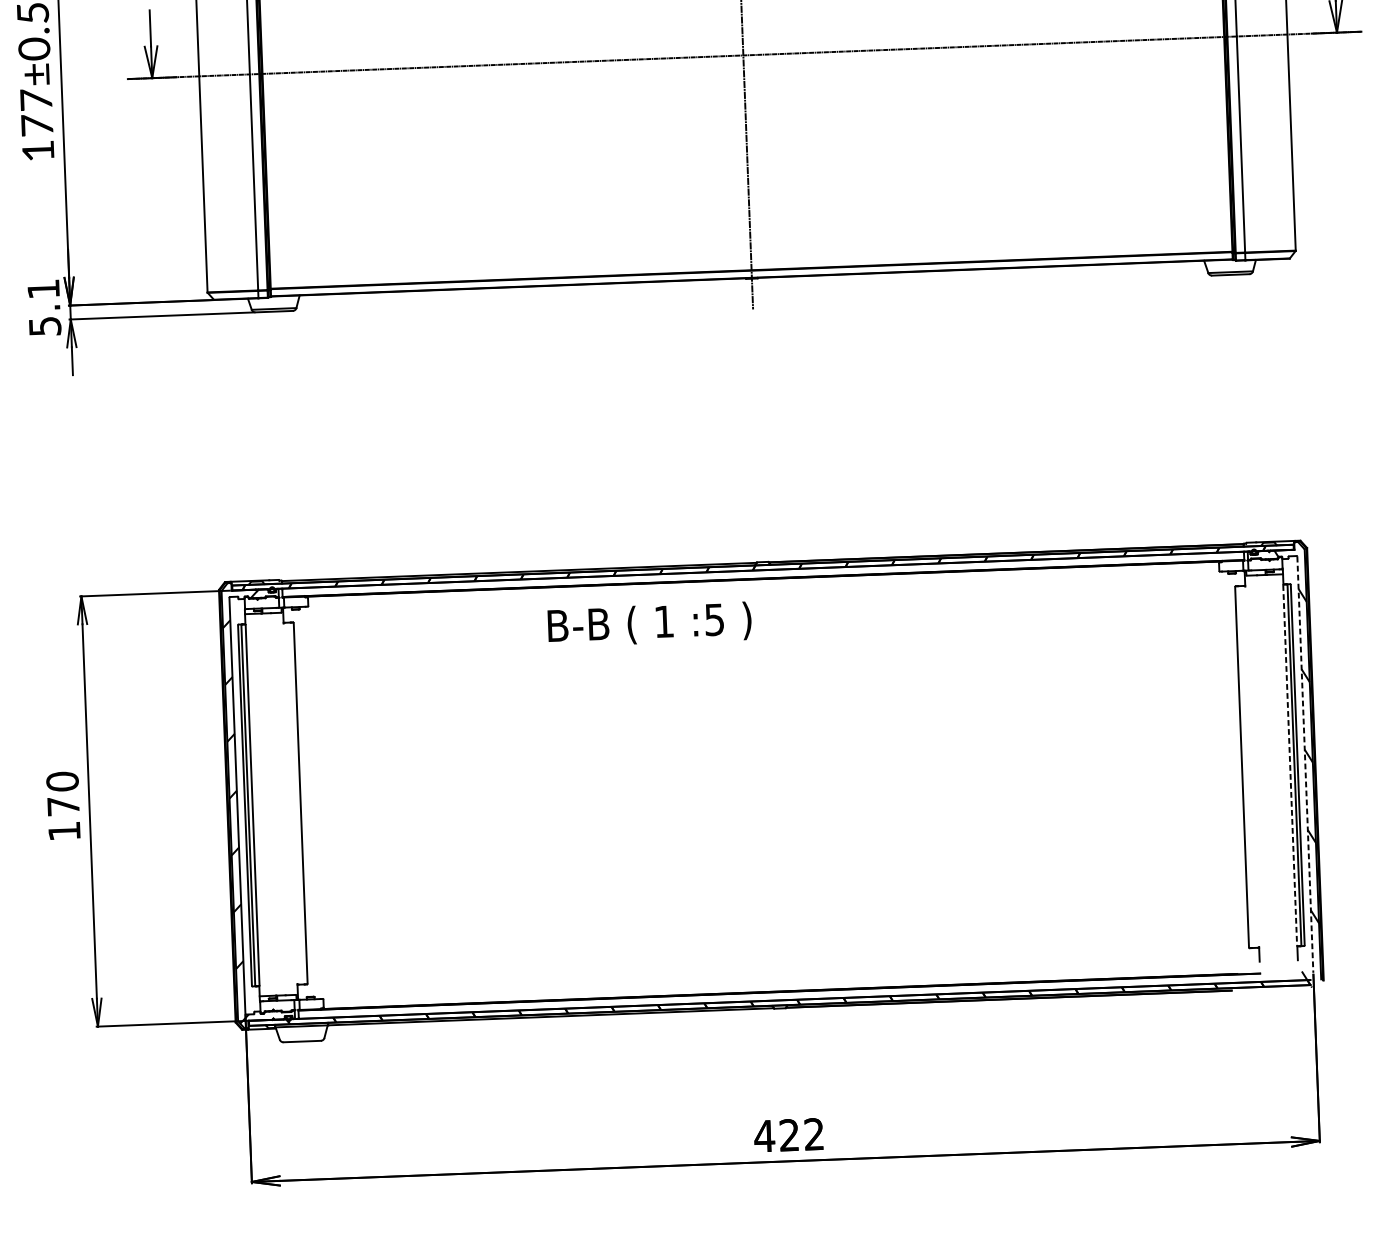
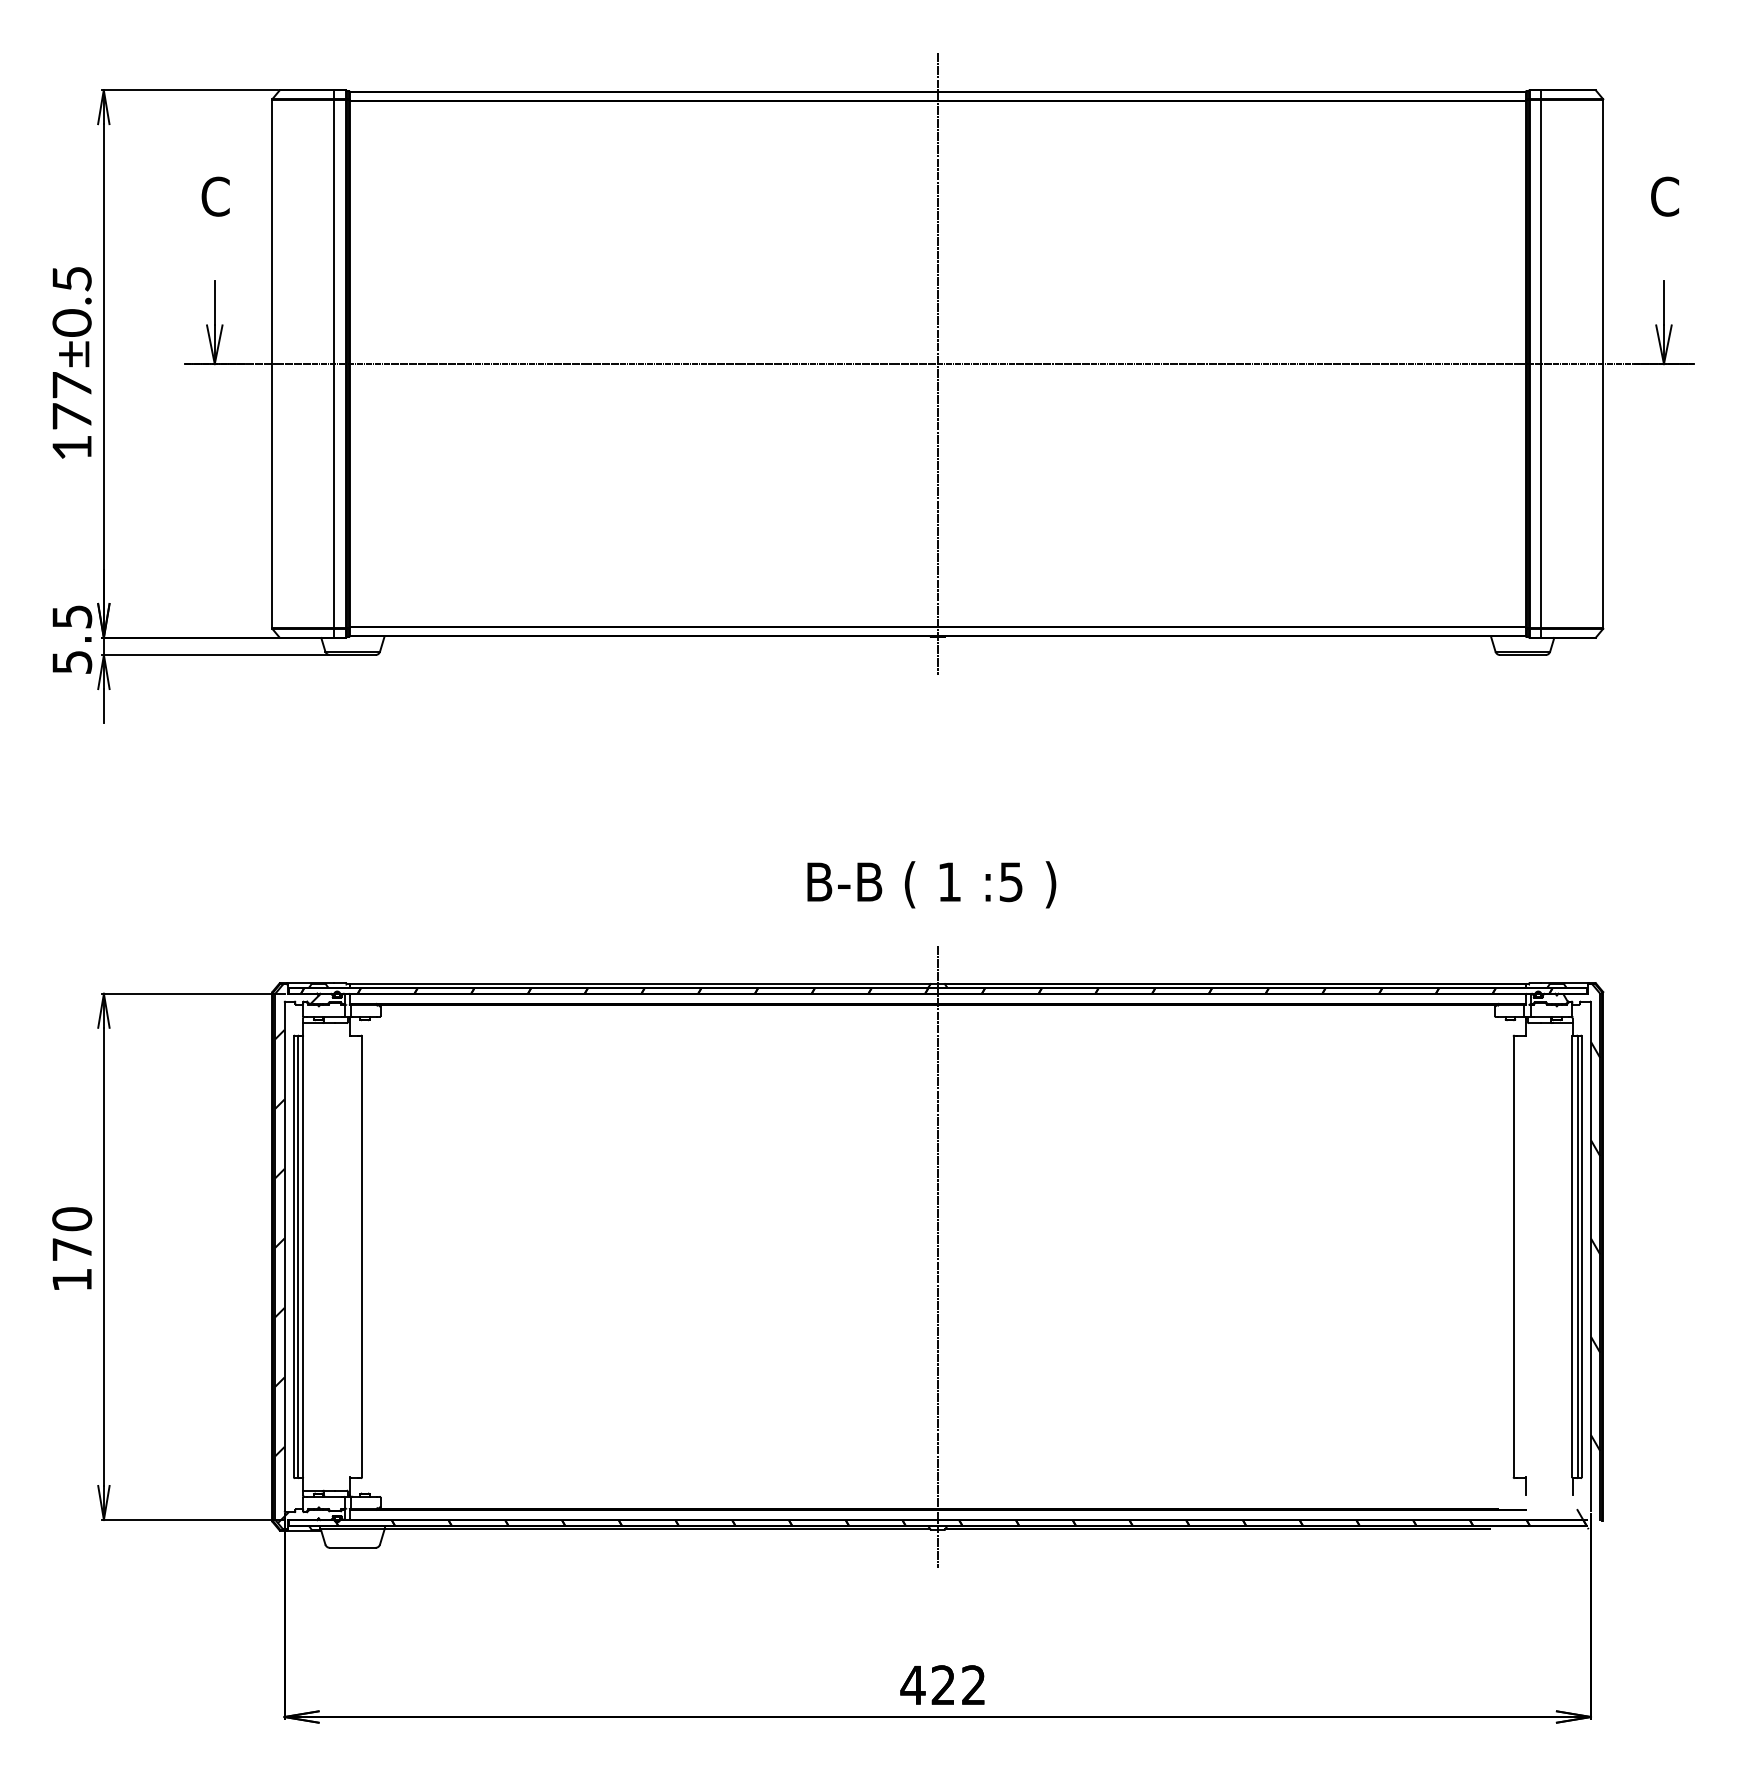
text: (43, 288) -> (72, 616), 5.1 -> 5.5
text: (649, 624) -> (931, 884), moved
line: (1290, 765) -> (1572, 1257), dashed -> solid
line: (1304, 765) -> (1590, 1257), dashed -> solid
line: (771, 784) -> (937, 1256), added

